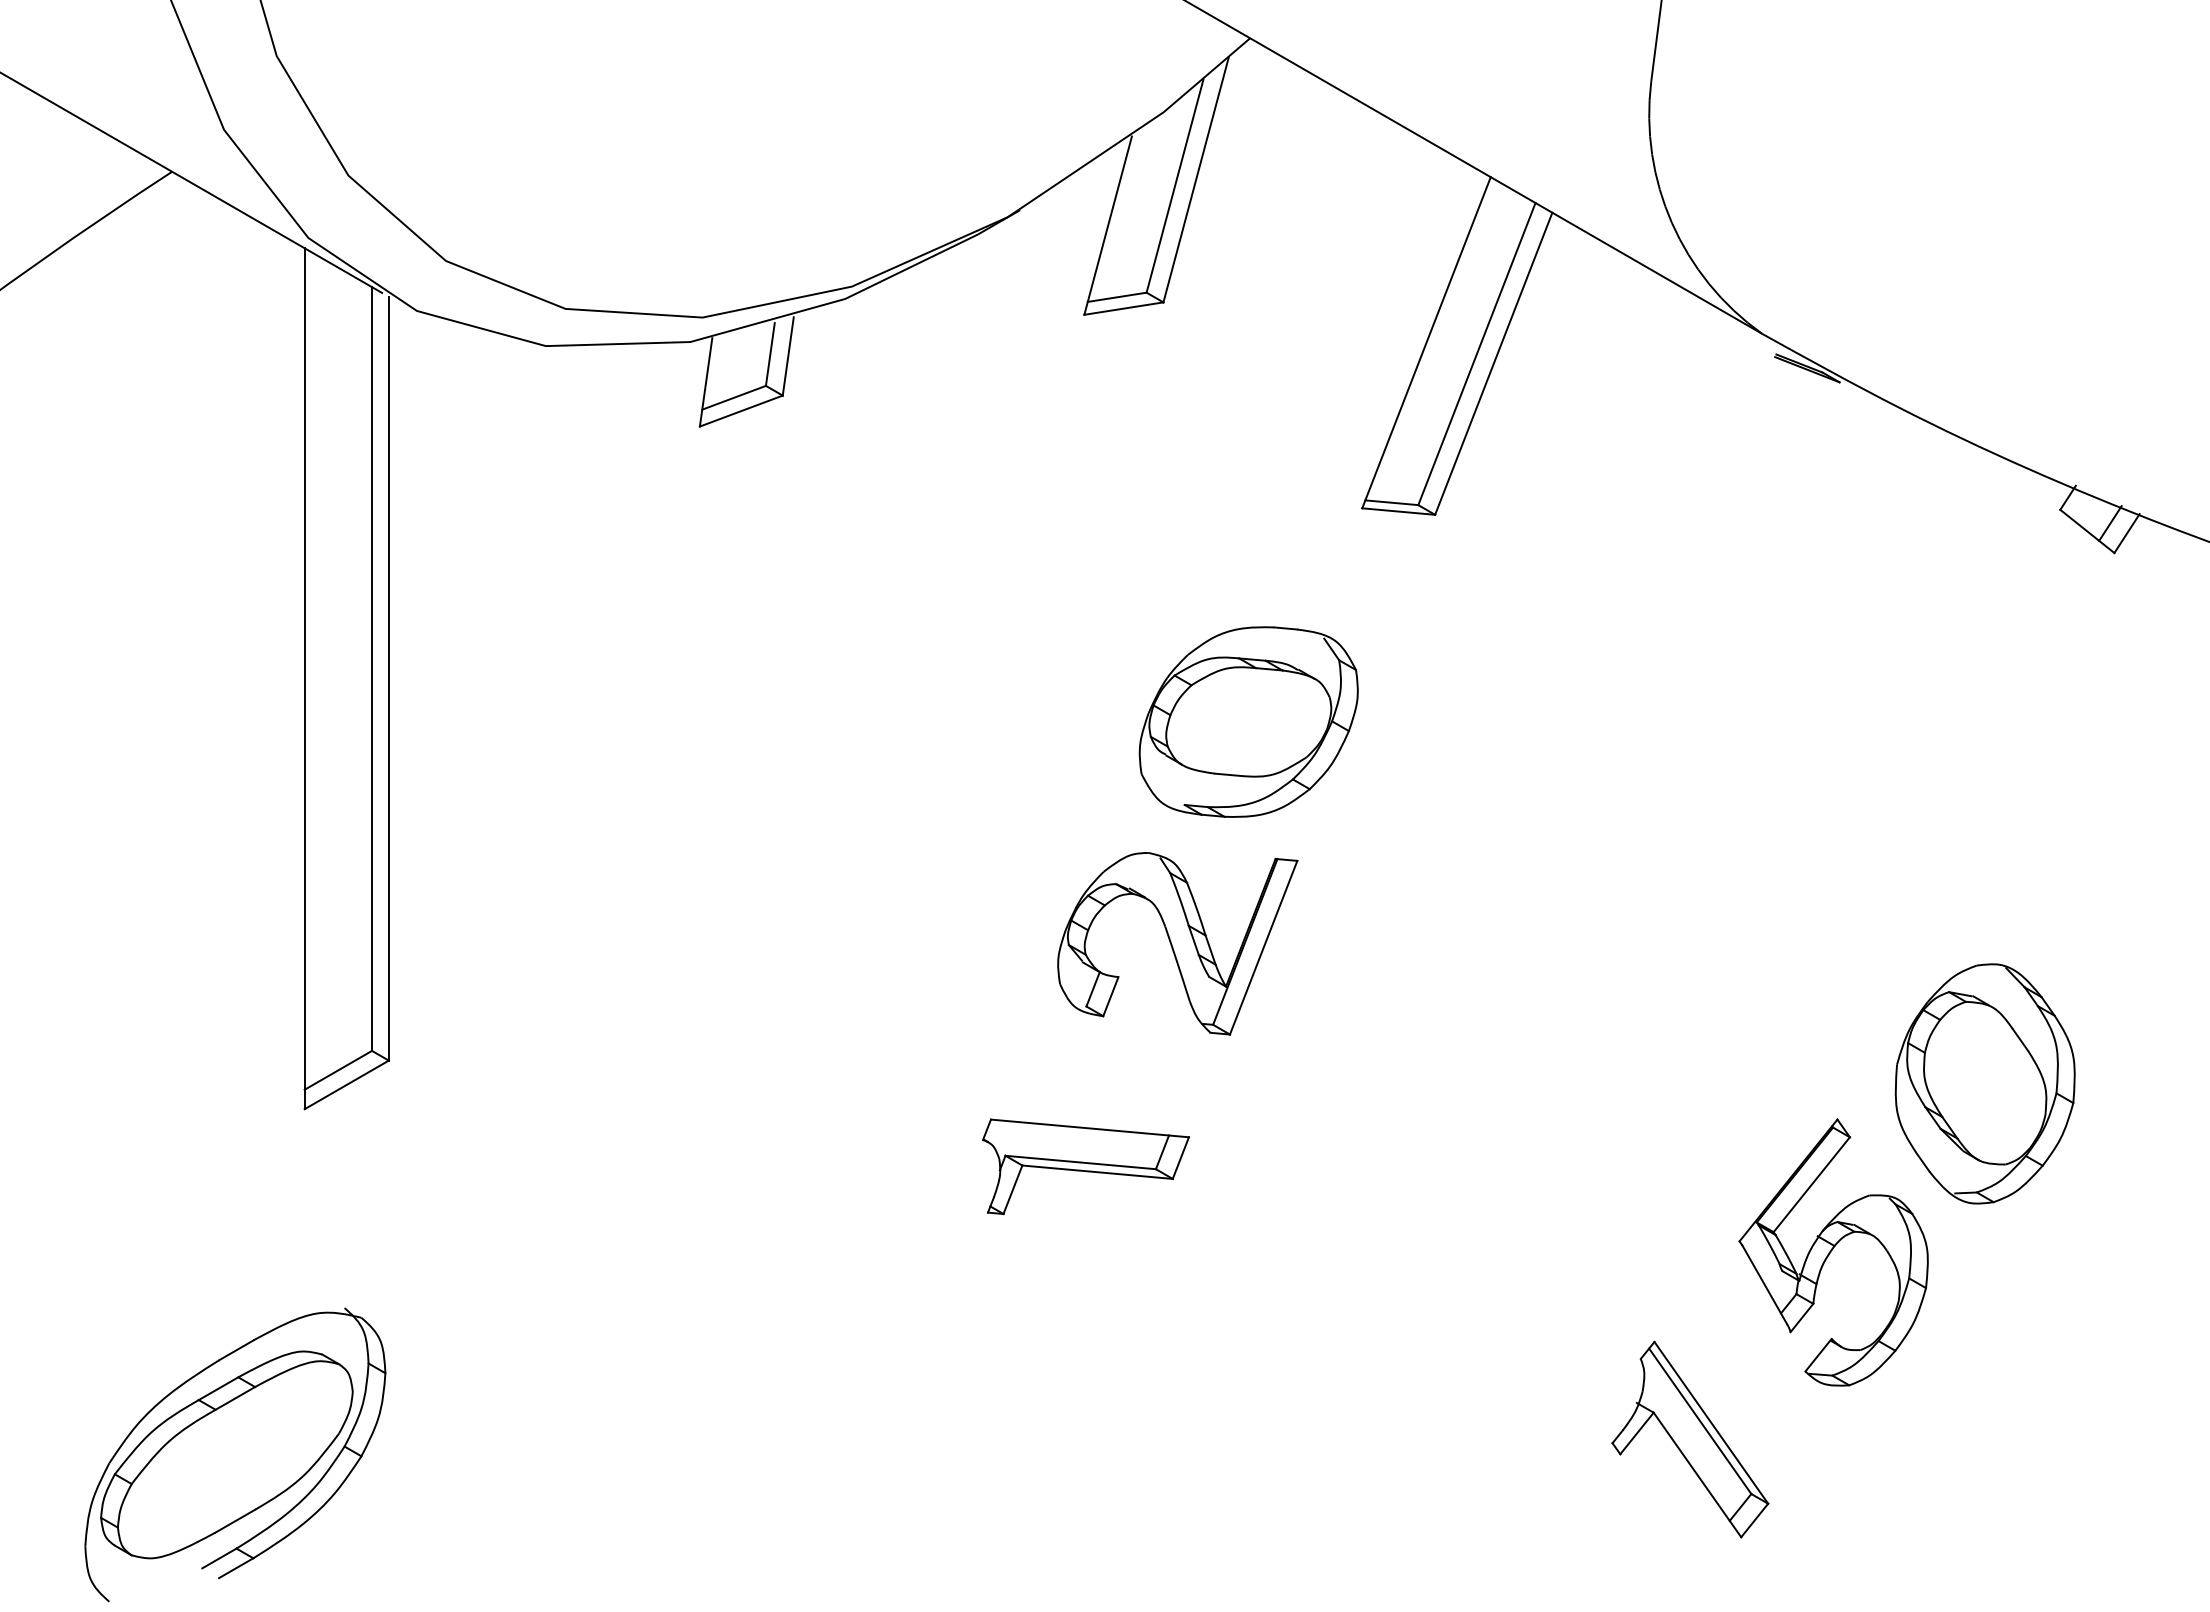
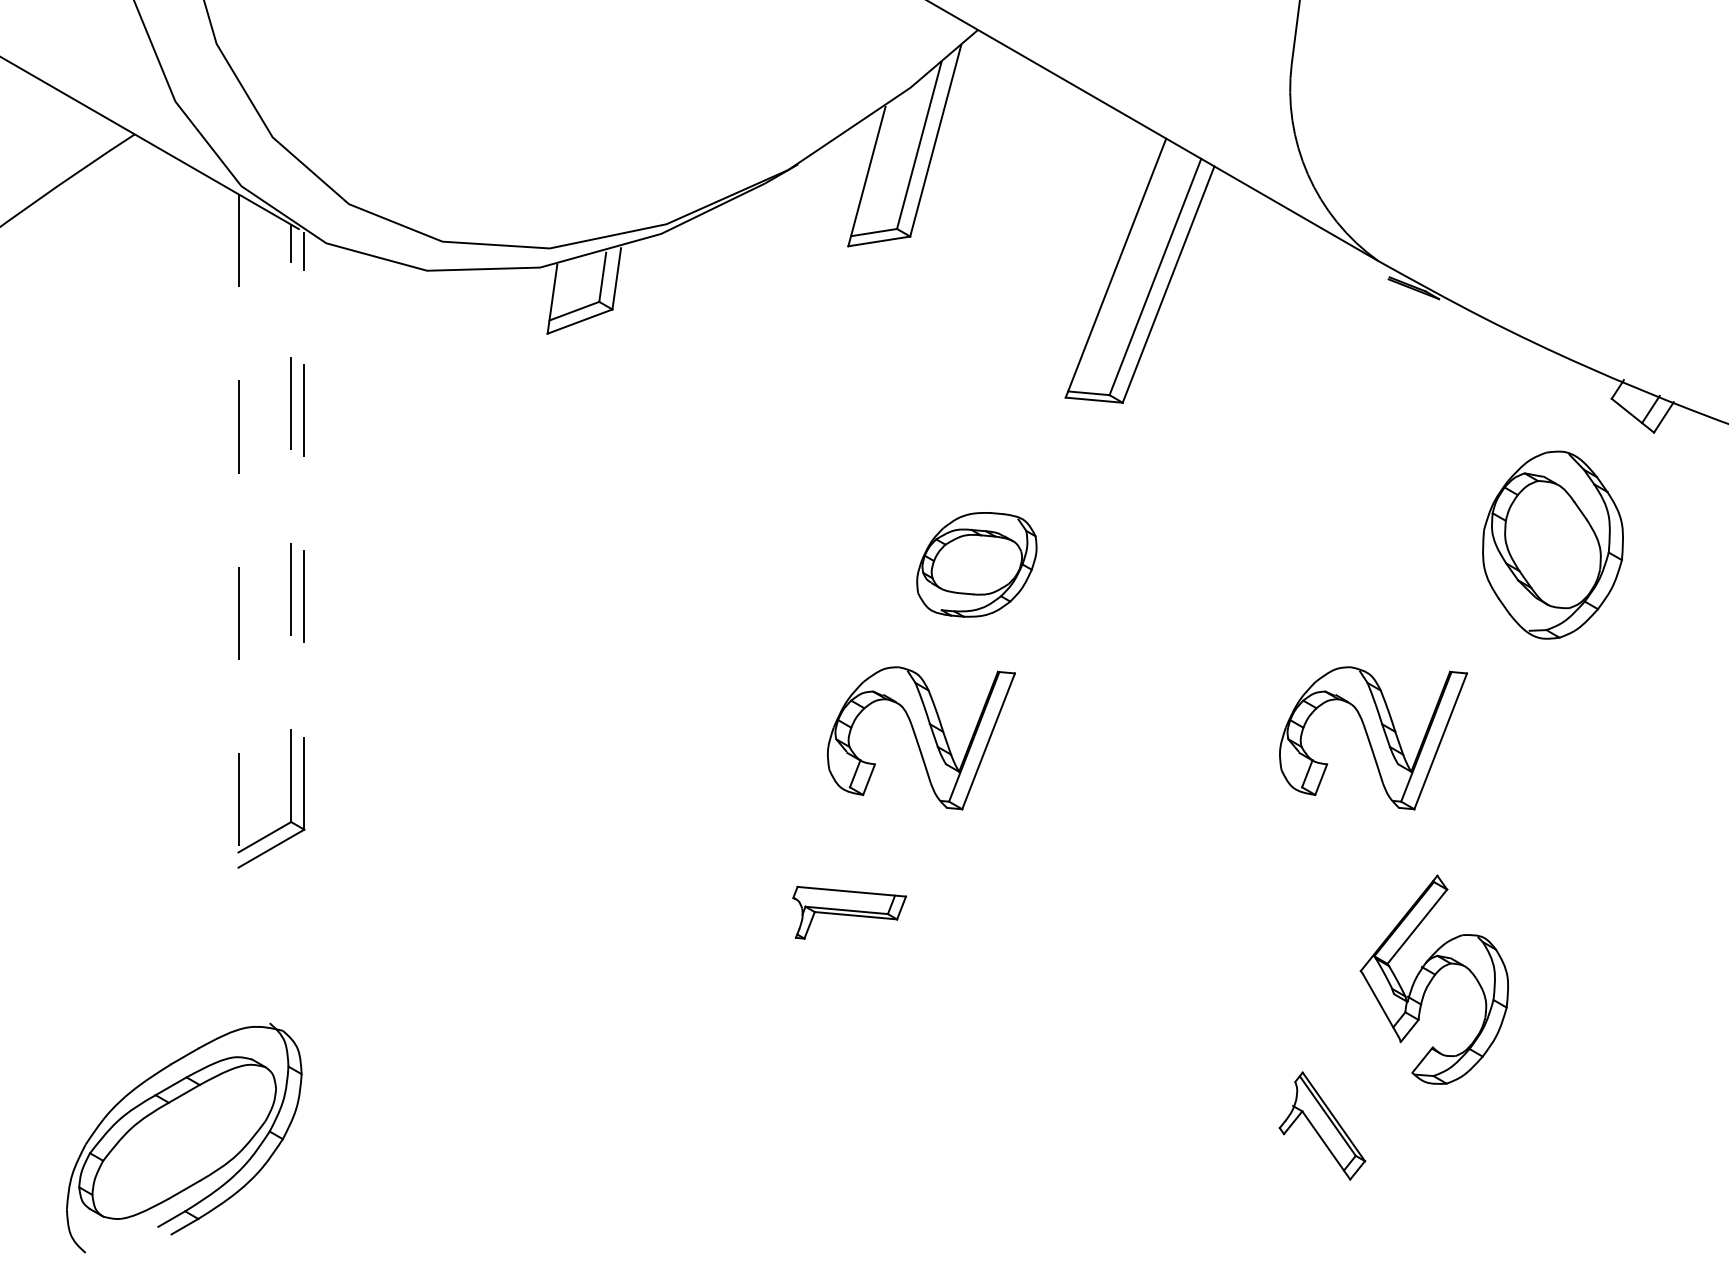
line: (372, 669) -> (291, 523), solid -> dashed
line: (388, 678) -> (304, 530), solid -> dashed
line: (304, 679) -> (238, 531), solid -> dashed
part: (1248, 721) -> (976, 564), size x0.7
part: (1755, 943) -> (1373, 738), added
part: (1984, 1083) -> (1552, 544), moved
part: (1085, 1166) -> (849, 912), size x0.7
part: (1690, 1439) -> (1322, 1126), size x0.7

